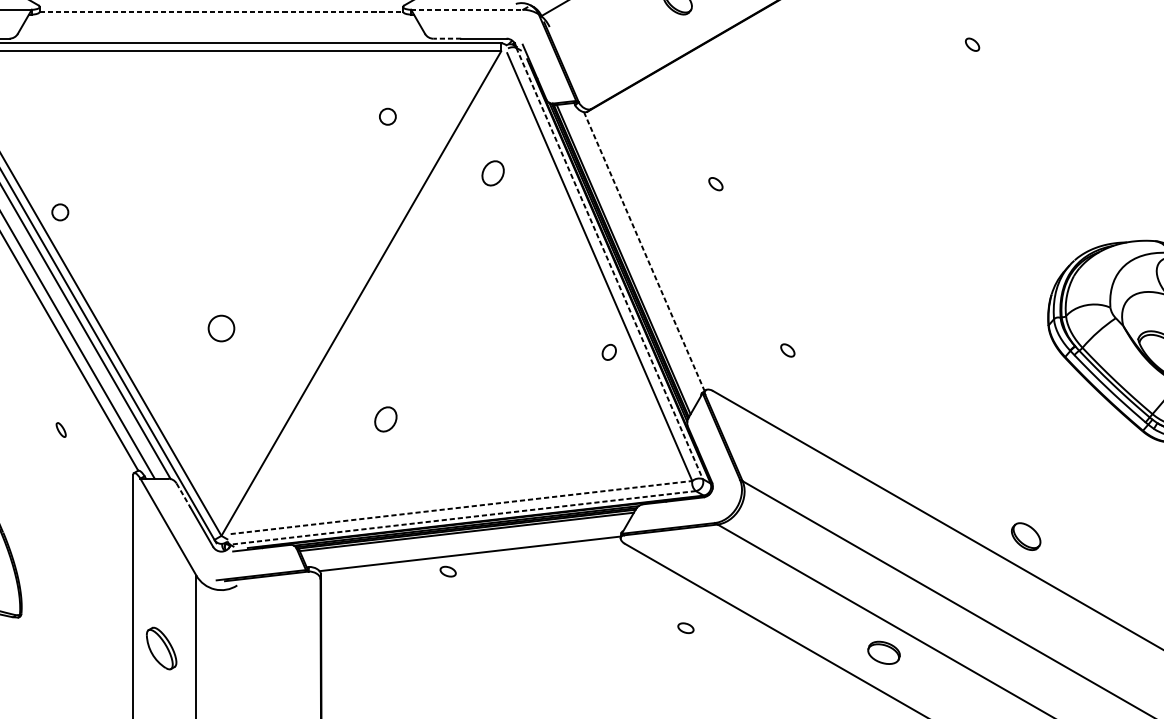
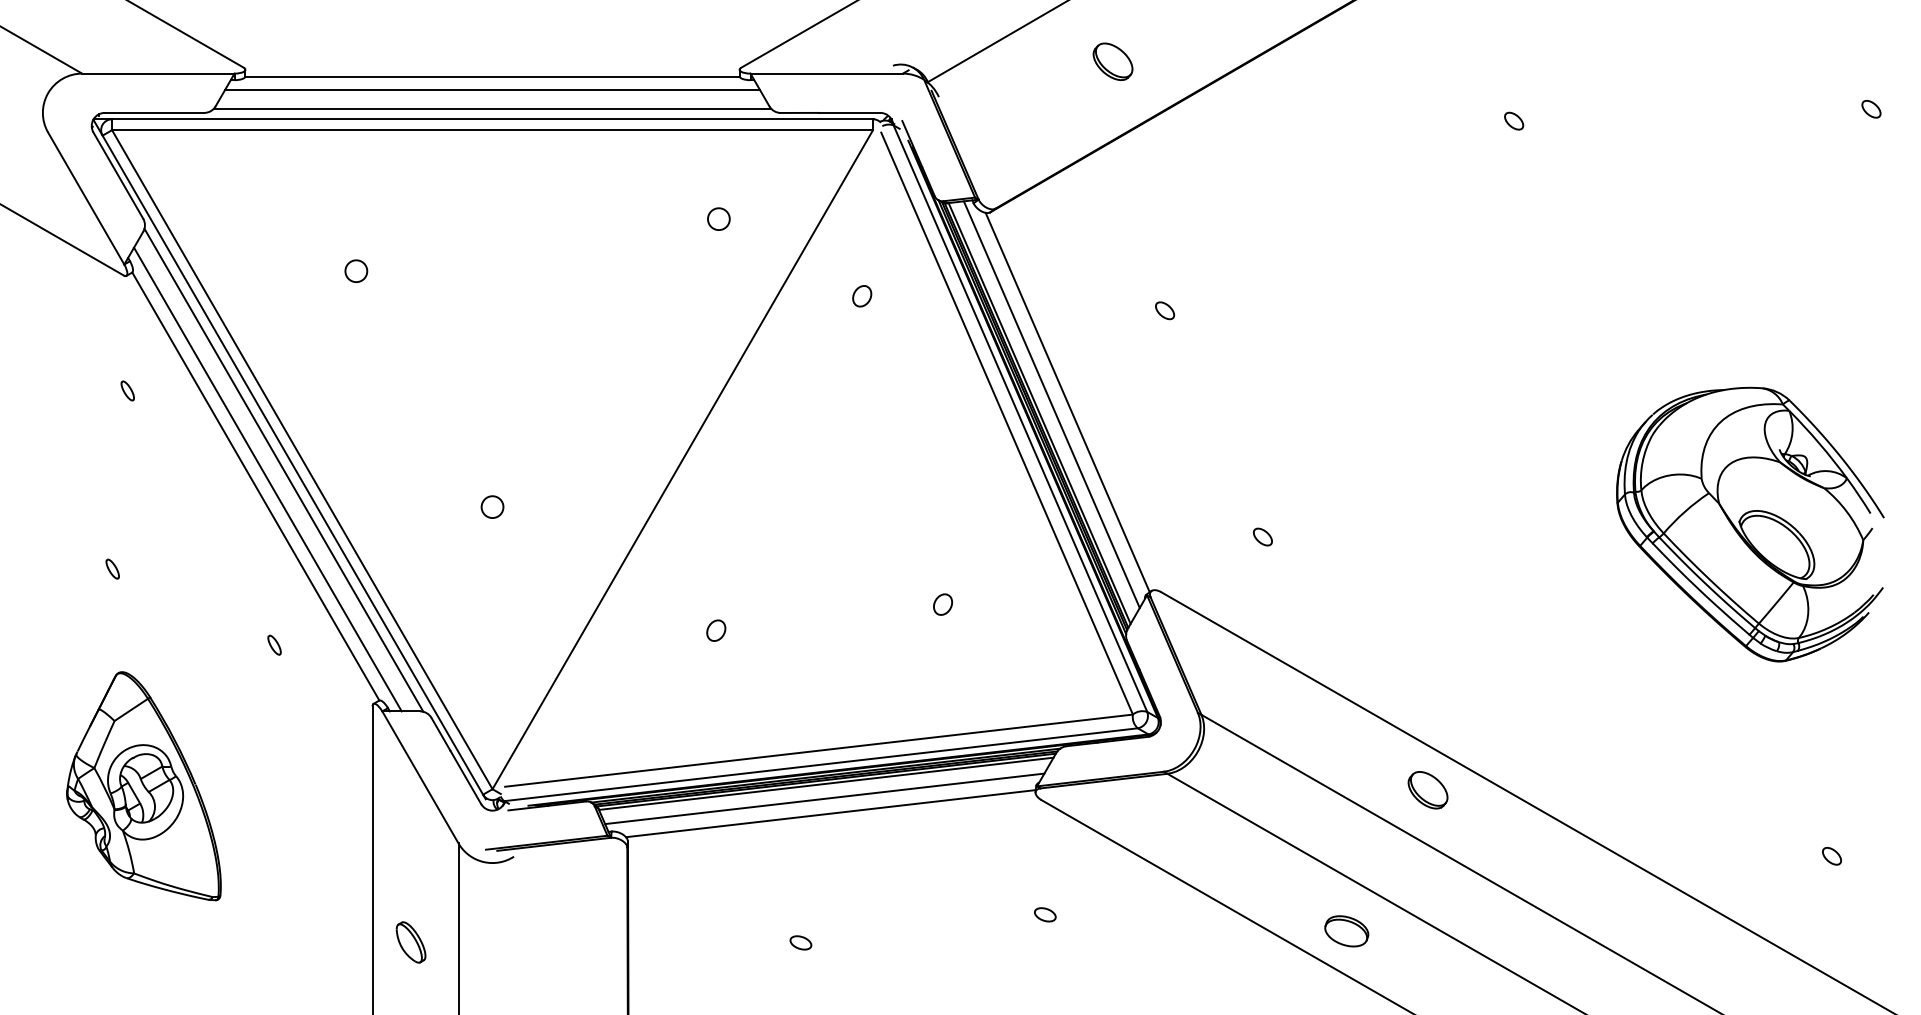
line: (467, 9) -> (827, 73), dashed -> solid
line: (222, 11) -> (493, 76), dashed -> solid
line: (221, 22) -> (492, 90), added
line: (221, 35) -> (492, 108), added
line: (447, 38) -> (799, 112), dashed -> solid
part: (493, 173) -> (862, 296), size x0.62
circle: (60, 211) -> (356, 270), moved
line: (644, 251) -> (1067, 402), dashed -> solid
line: (632, 253) -> (1051, 404), added
line: (609, 263) -> (1020, 418), dashed -> solid
circle: (221, 328) -> (492, 506), size x0.62
part: (608, 352) -> (942, 604), moved
part: (386, 419) -> (716, 630), size x0.62
line: (183, 495) -> (440, 734), dashed -> solid
line: (461, 507) -> (819, 750), dashed -> solid
line: (463, 517) -> (821, 764), dashed -> solid
part: (1025, 536) -> (1427, 790), moved
line: (465, 542) -> (824, 798), added
part: (447, 571) -> (800, 942), moved
part: (686, 627) -> (1045, 914), moved
part: (161, 648) -> (410, 942), size x0.71
part: (883, 652) -> (1346, 931), moved

